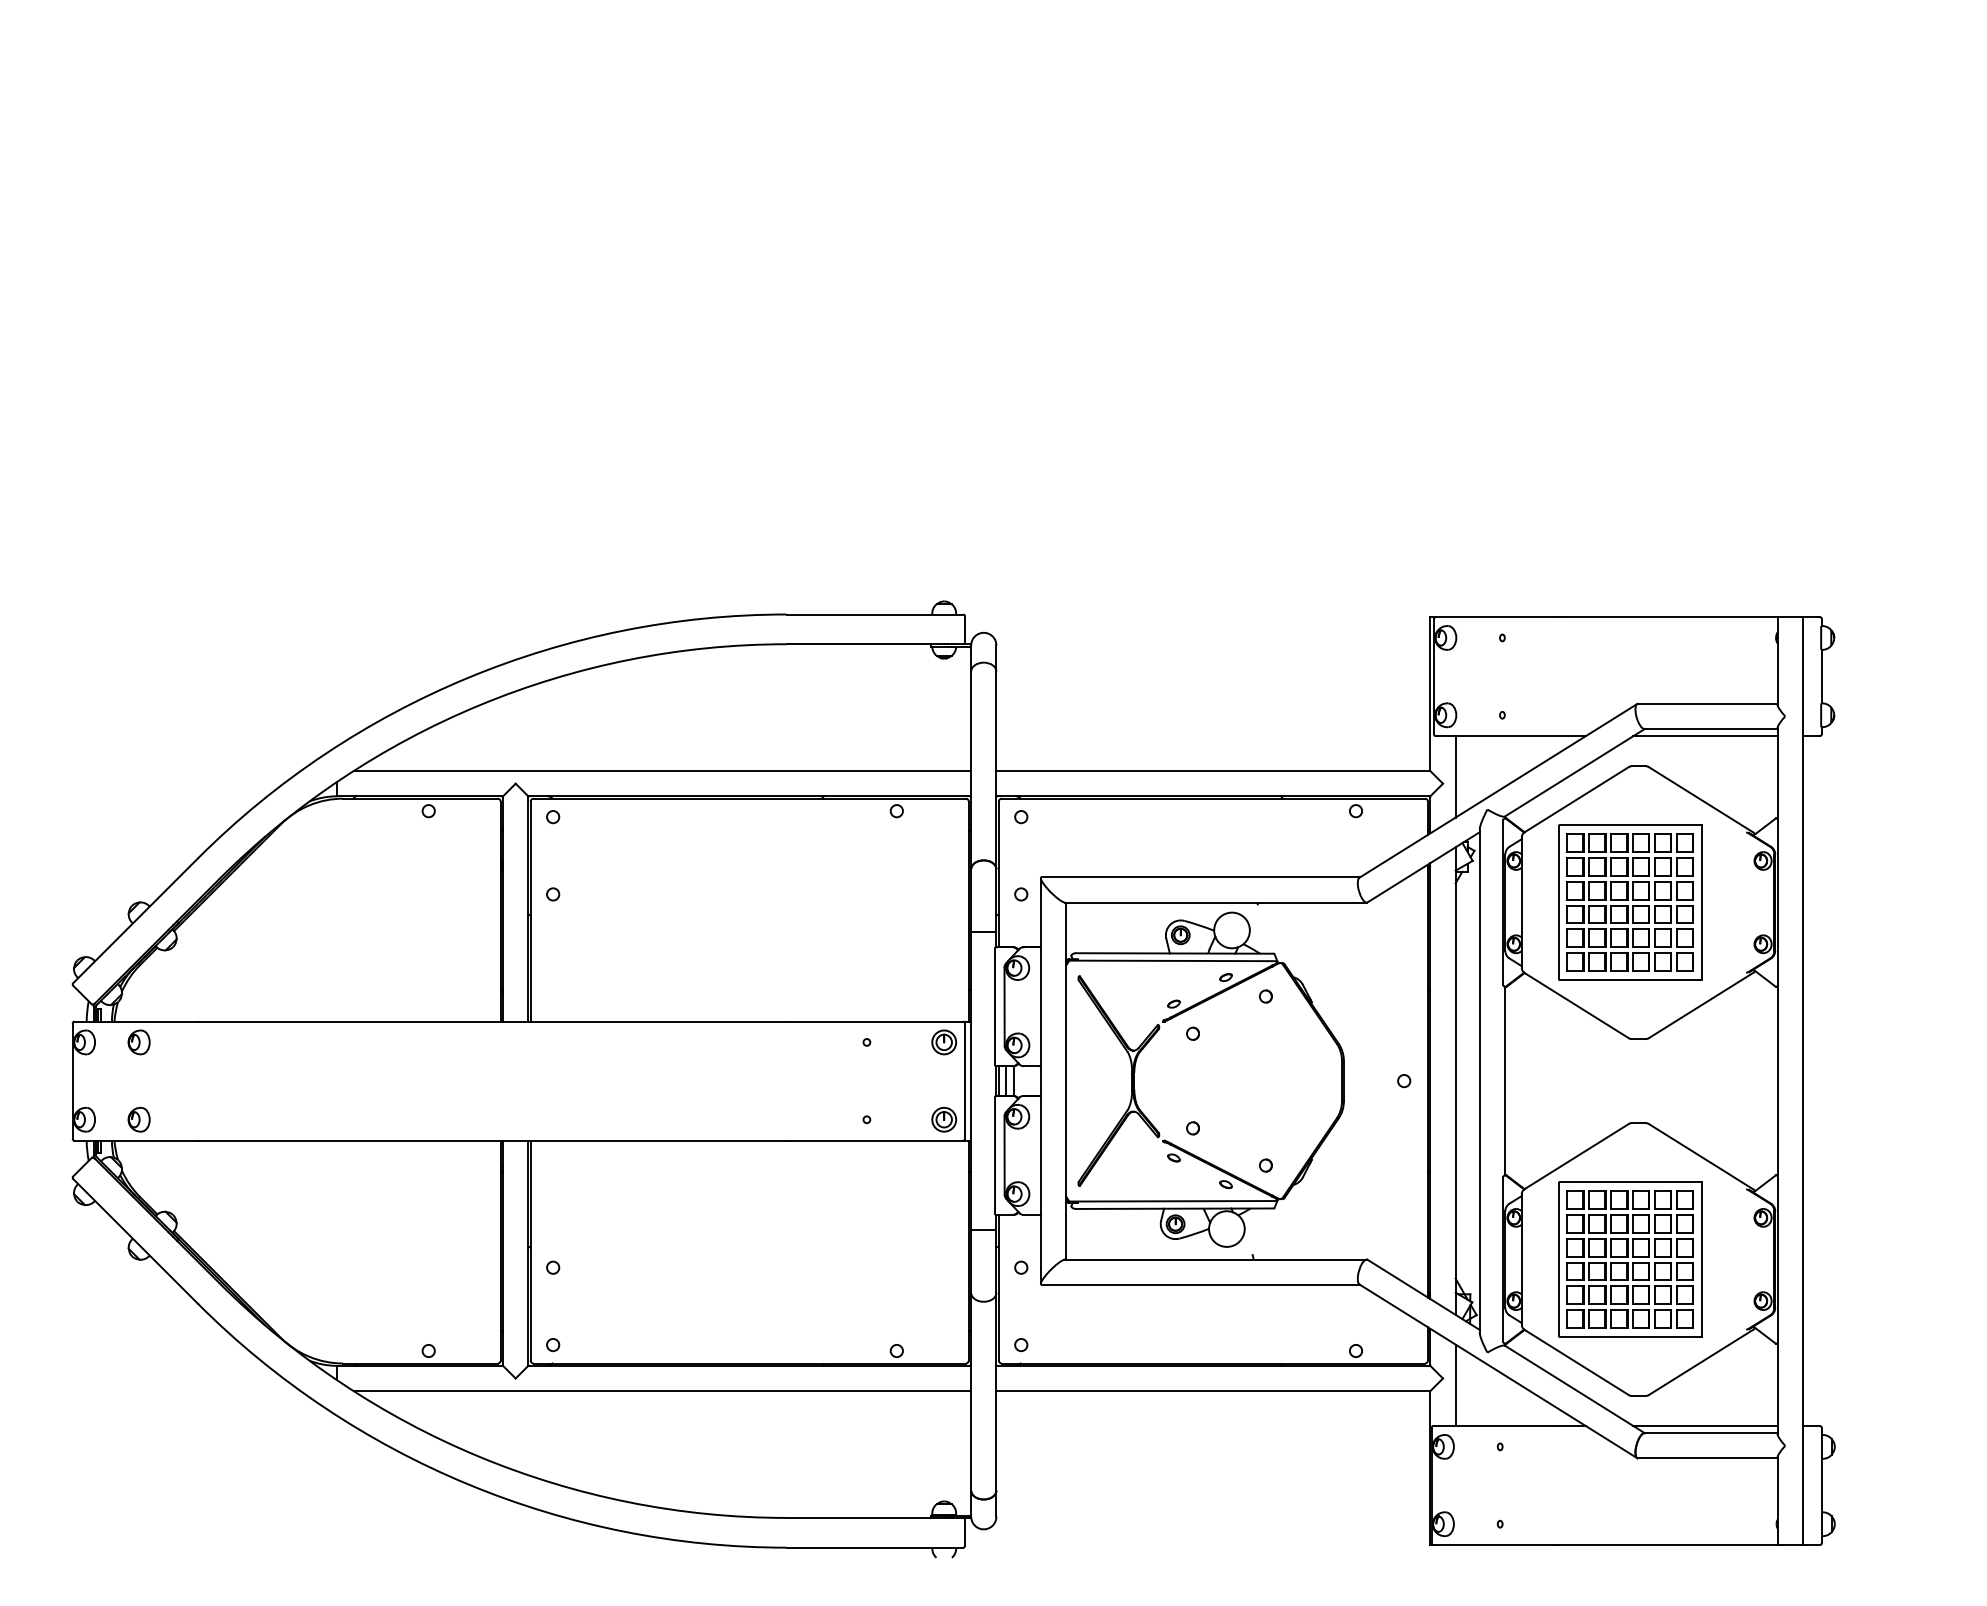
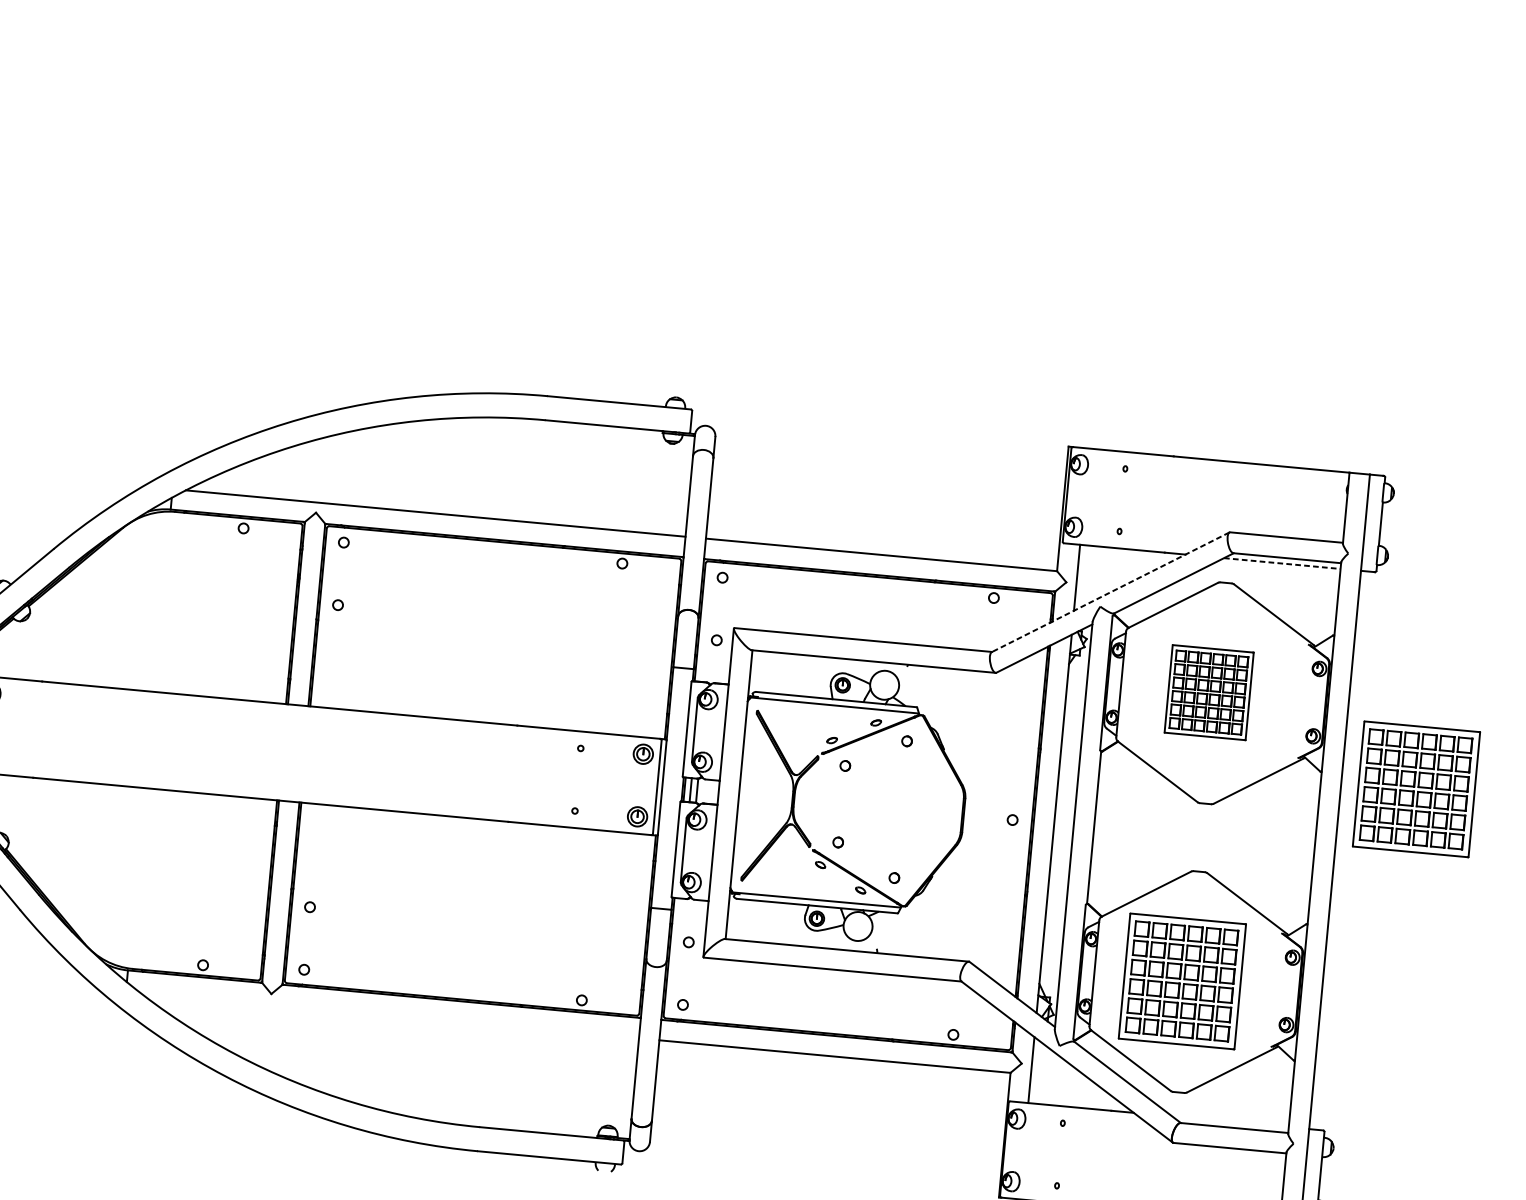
line: (1705, 736) -> (1282, 563), solid -> dashed
line: (1498, 790) -> (1110, 592), solid -> dashed
part: (1630, 902) -> (1209, 692), size x0.7
part: (1895, 997) -> (1416, 789), added
line: (662, 1391) -> (389, 1015), removed
line: (1705, 1426) -> (1230, 1122), removed

